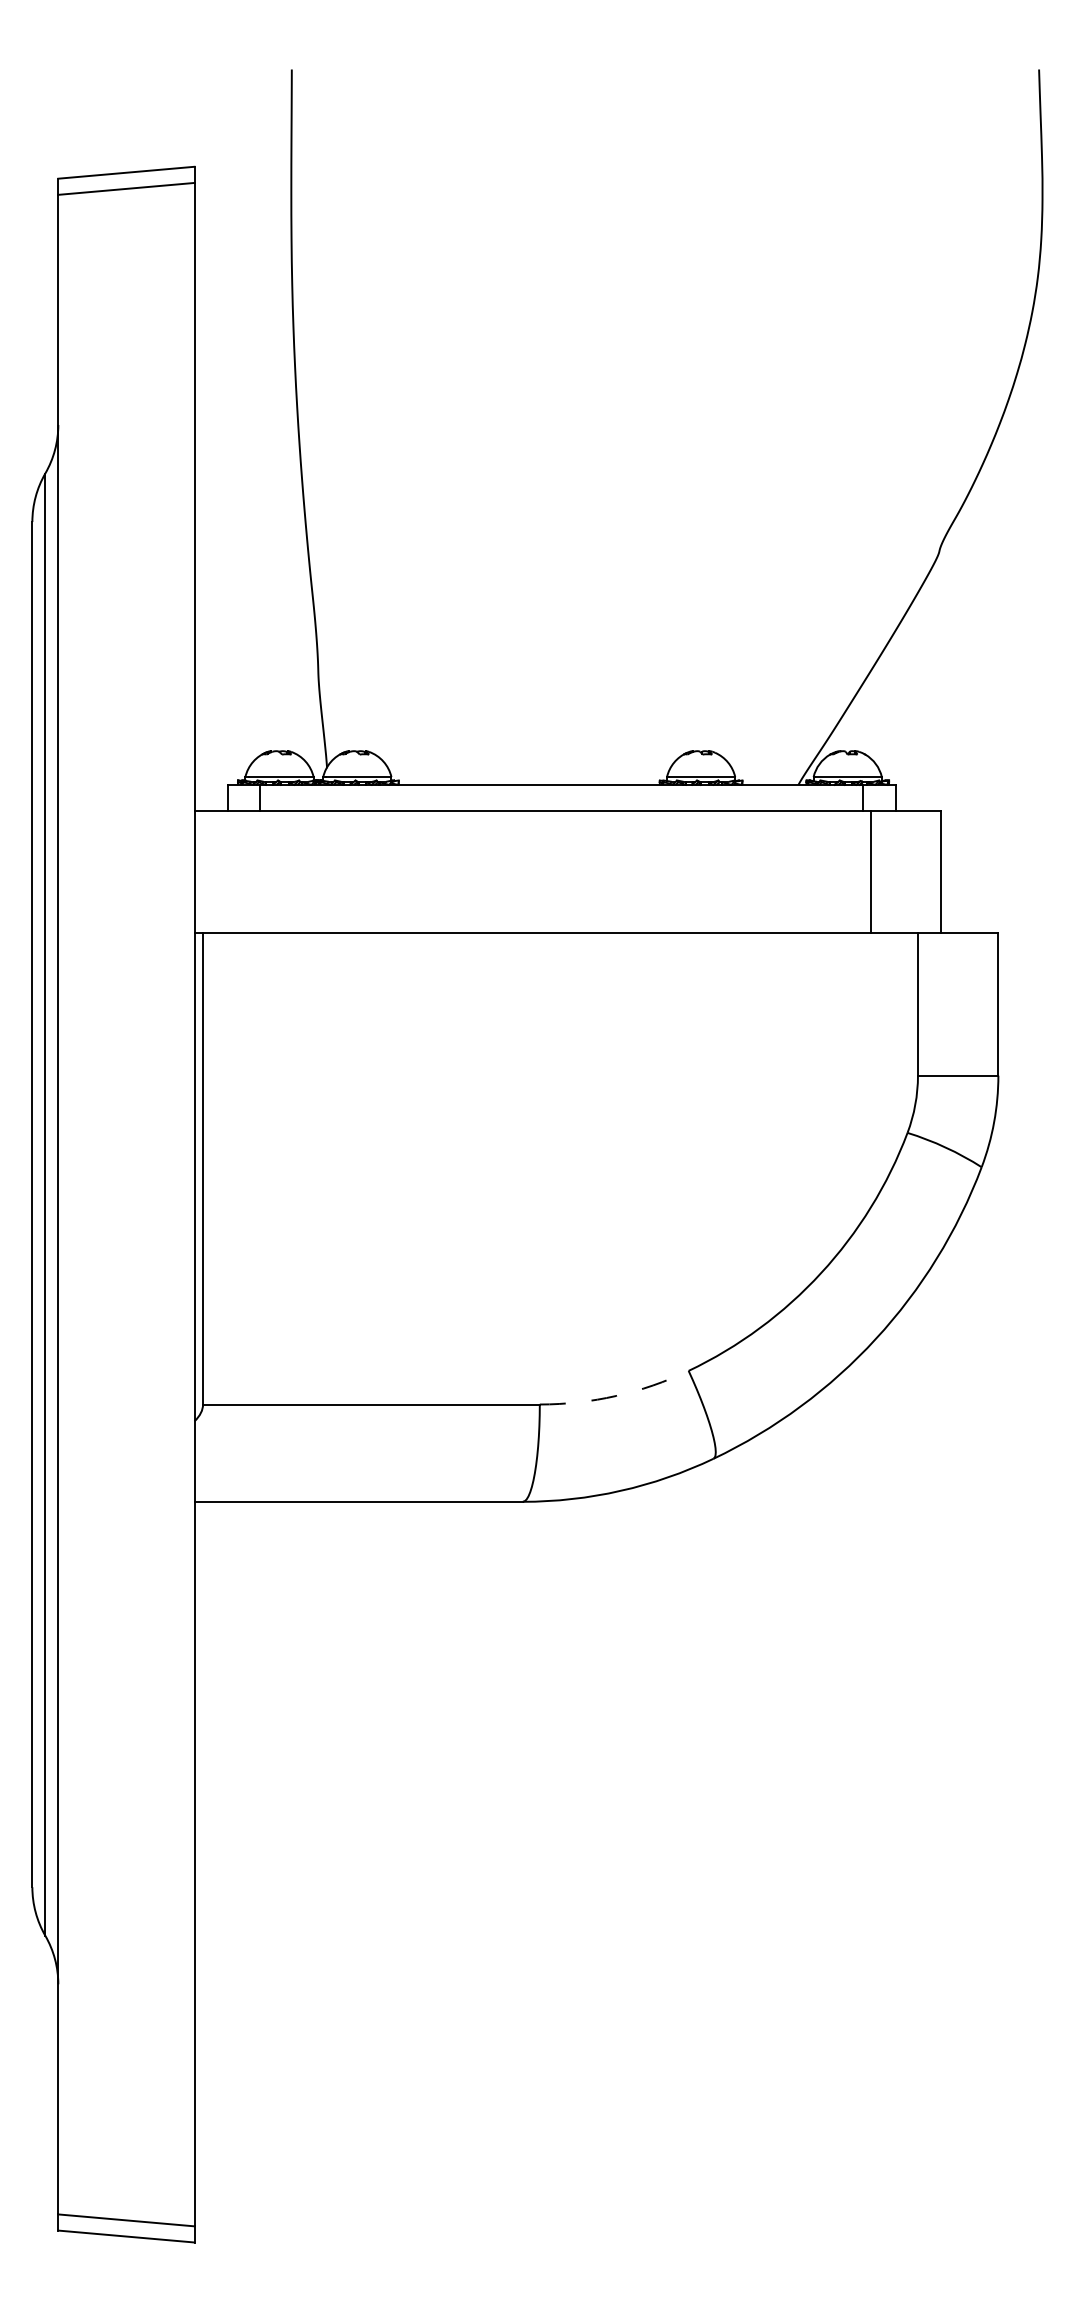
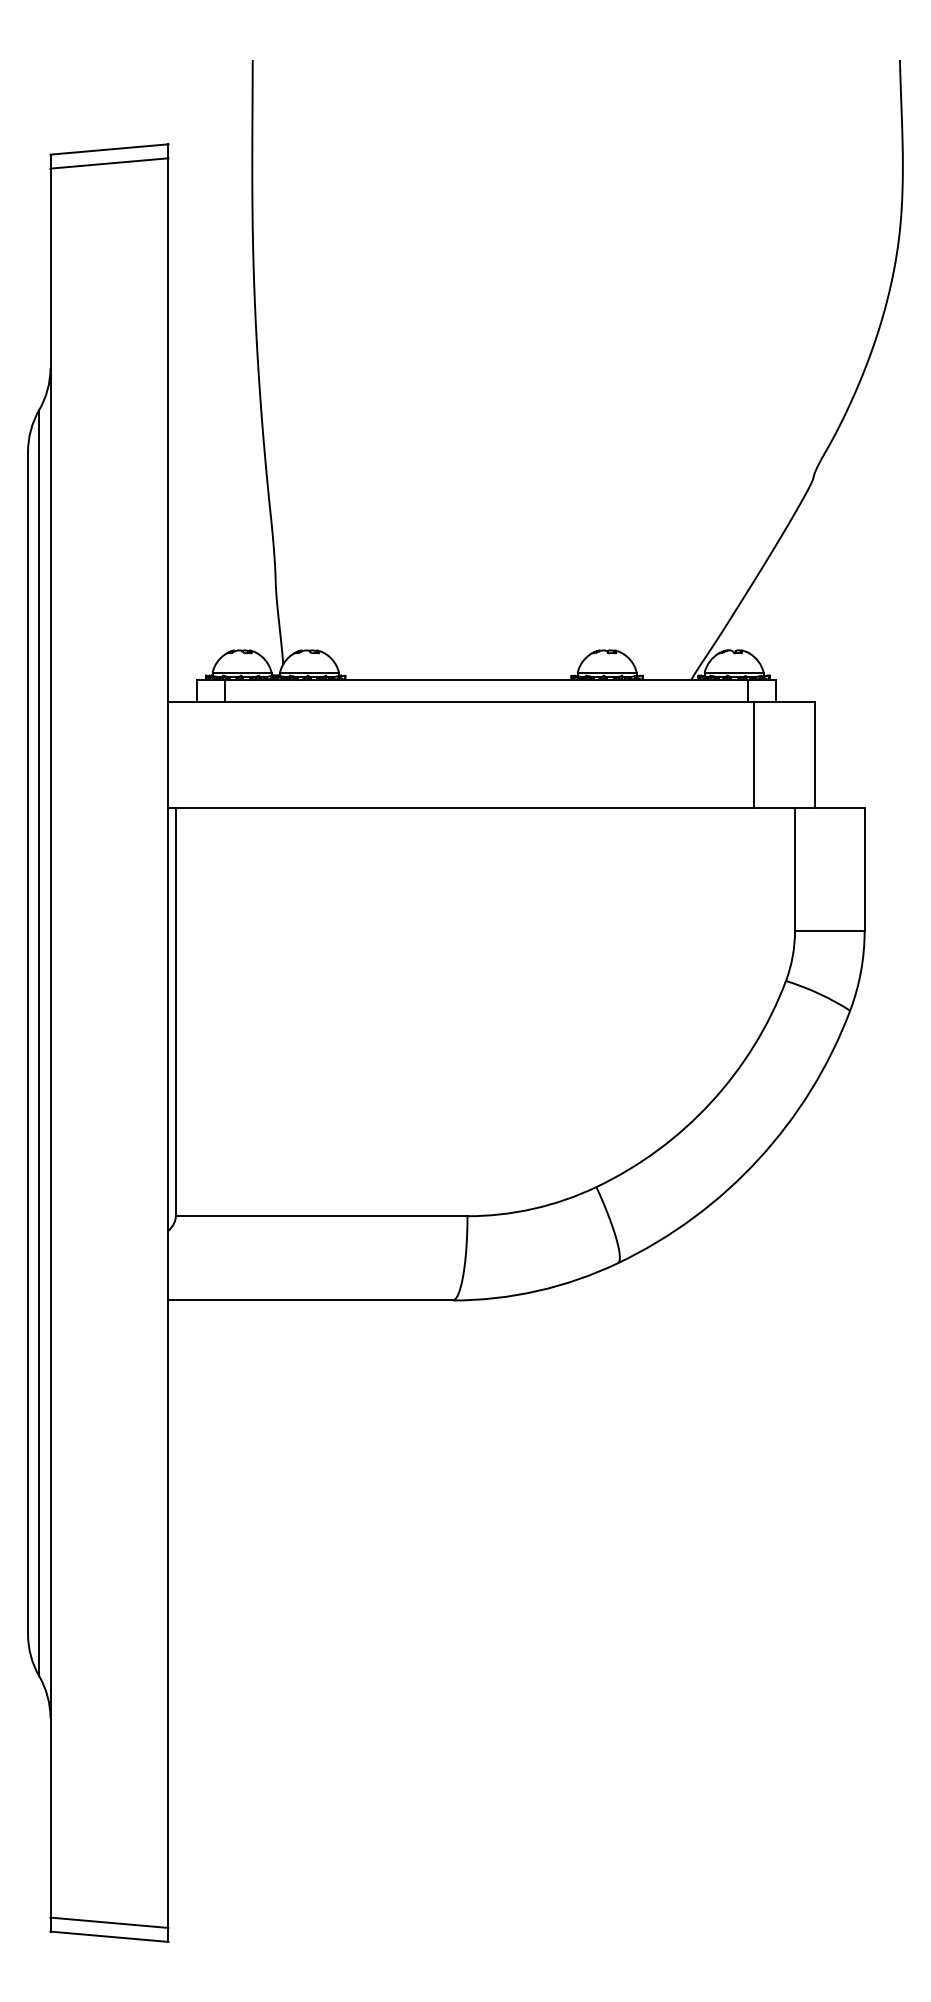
arc: (616, 1395) -> (533, 1208), dashed -> solid

